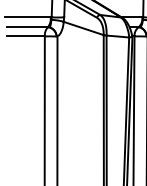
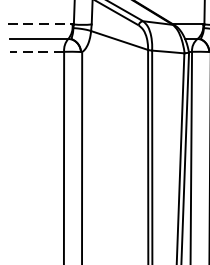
line: (27, 17) -> (39, 24), solid -> dashed
line: (25, 36) -> (36, 51), solid -> dashed

